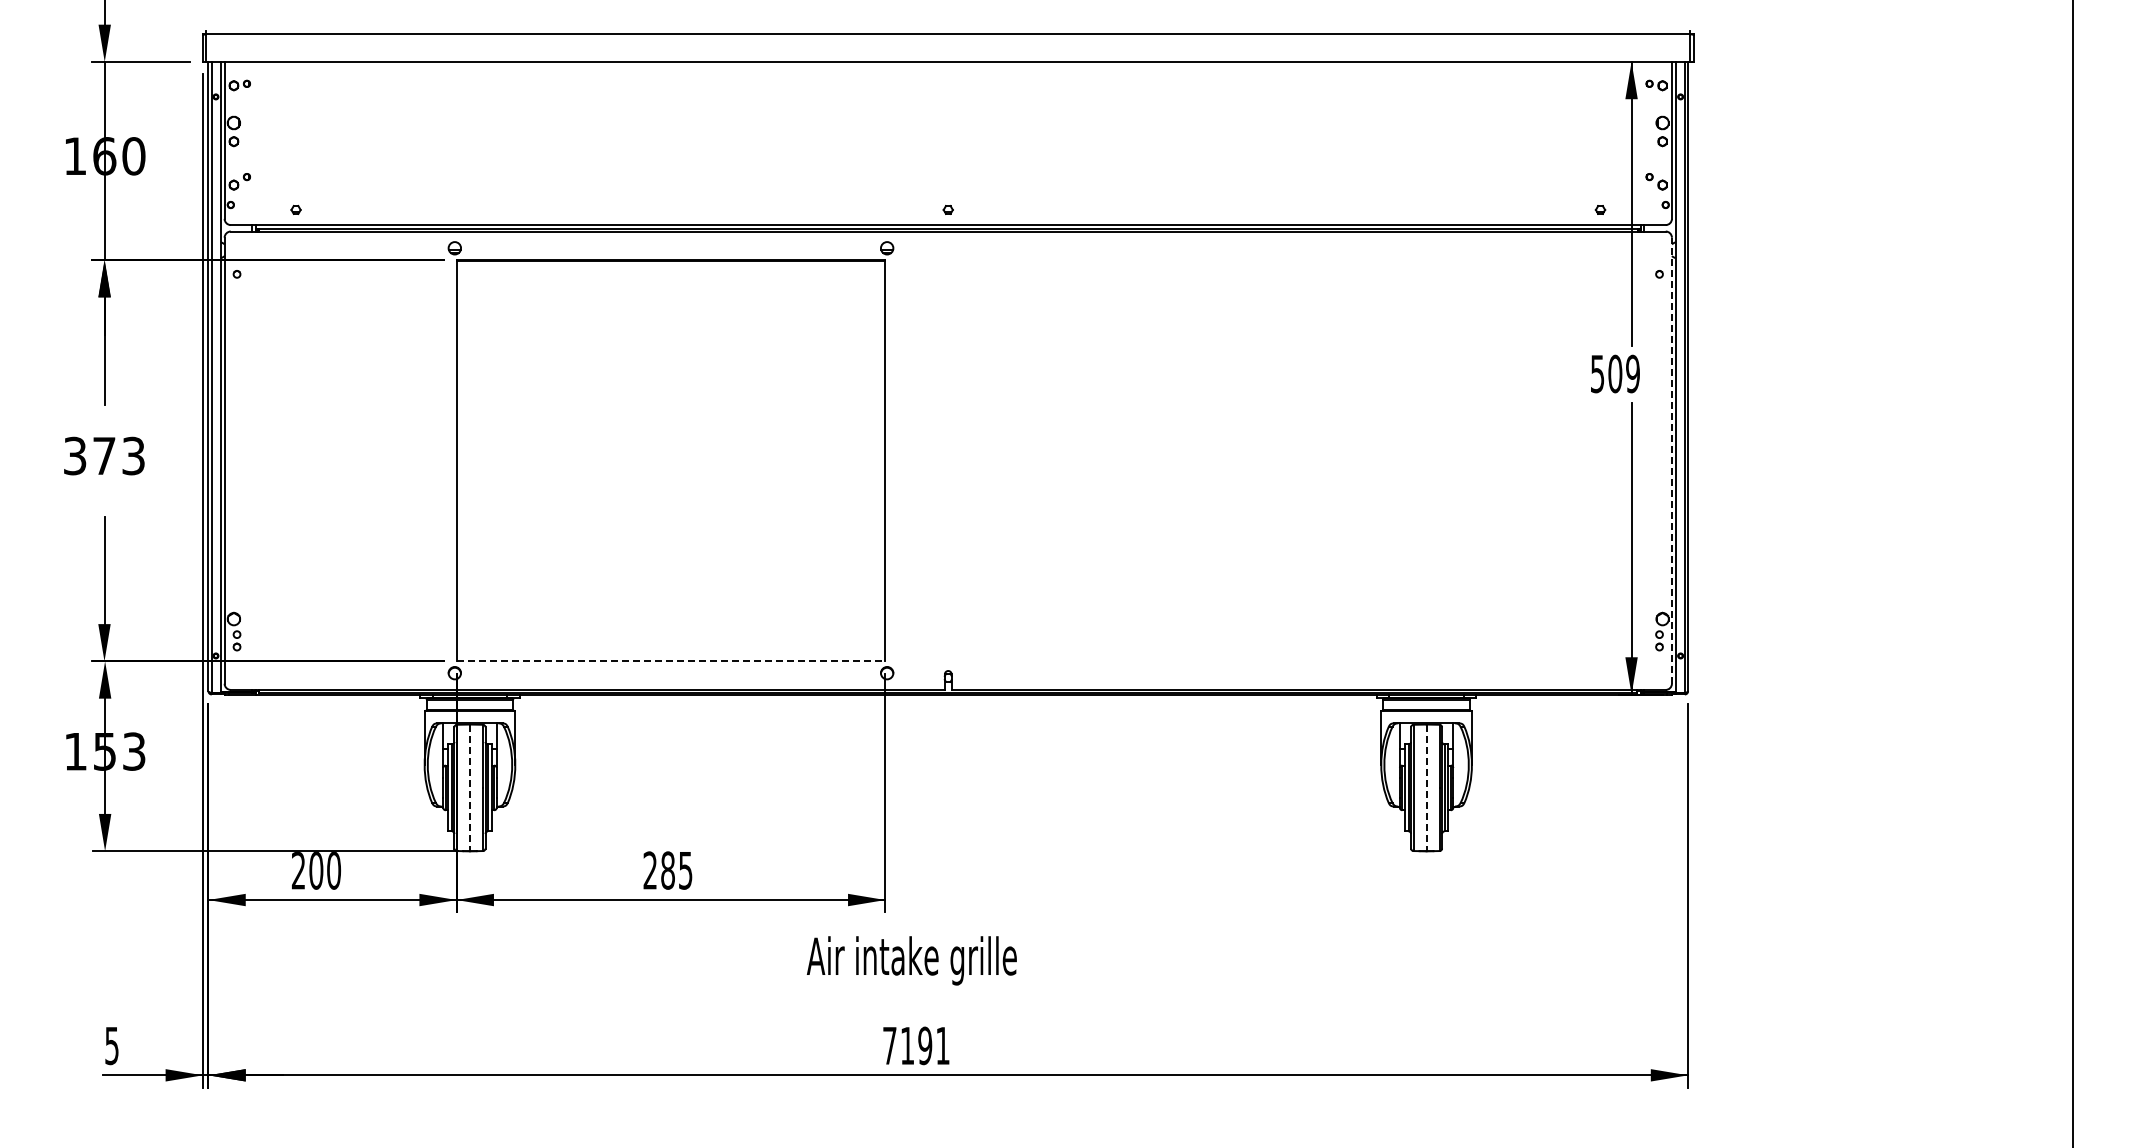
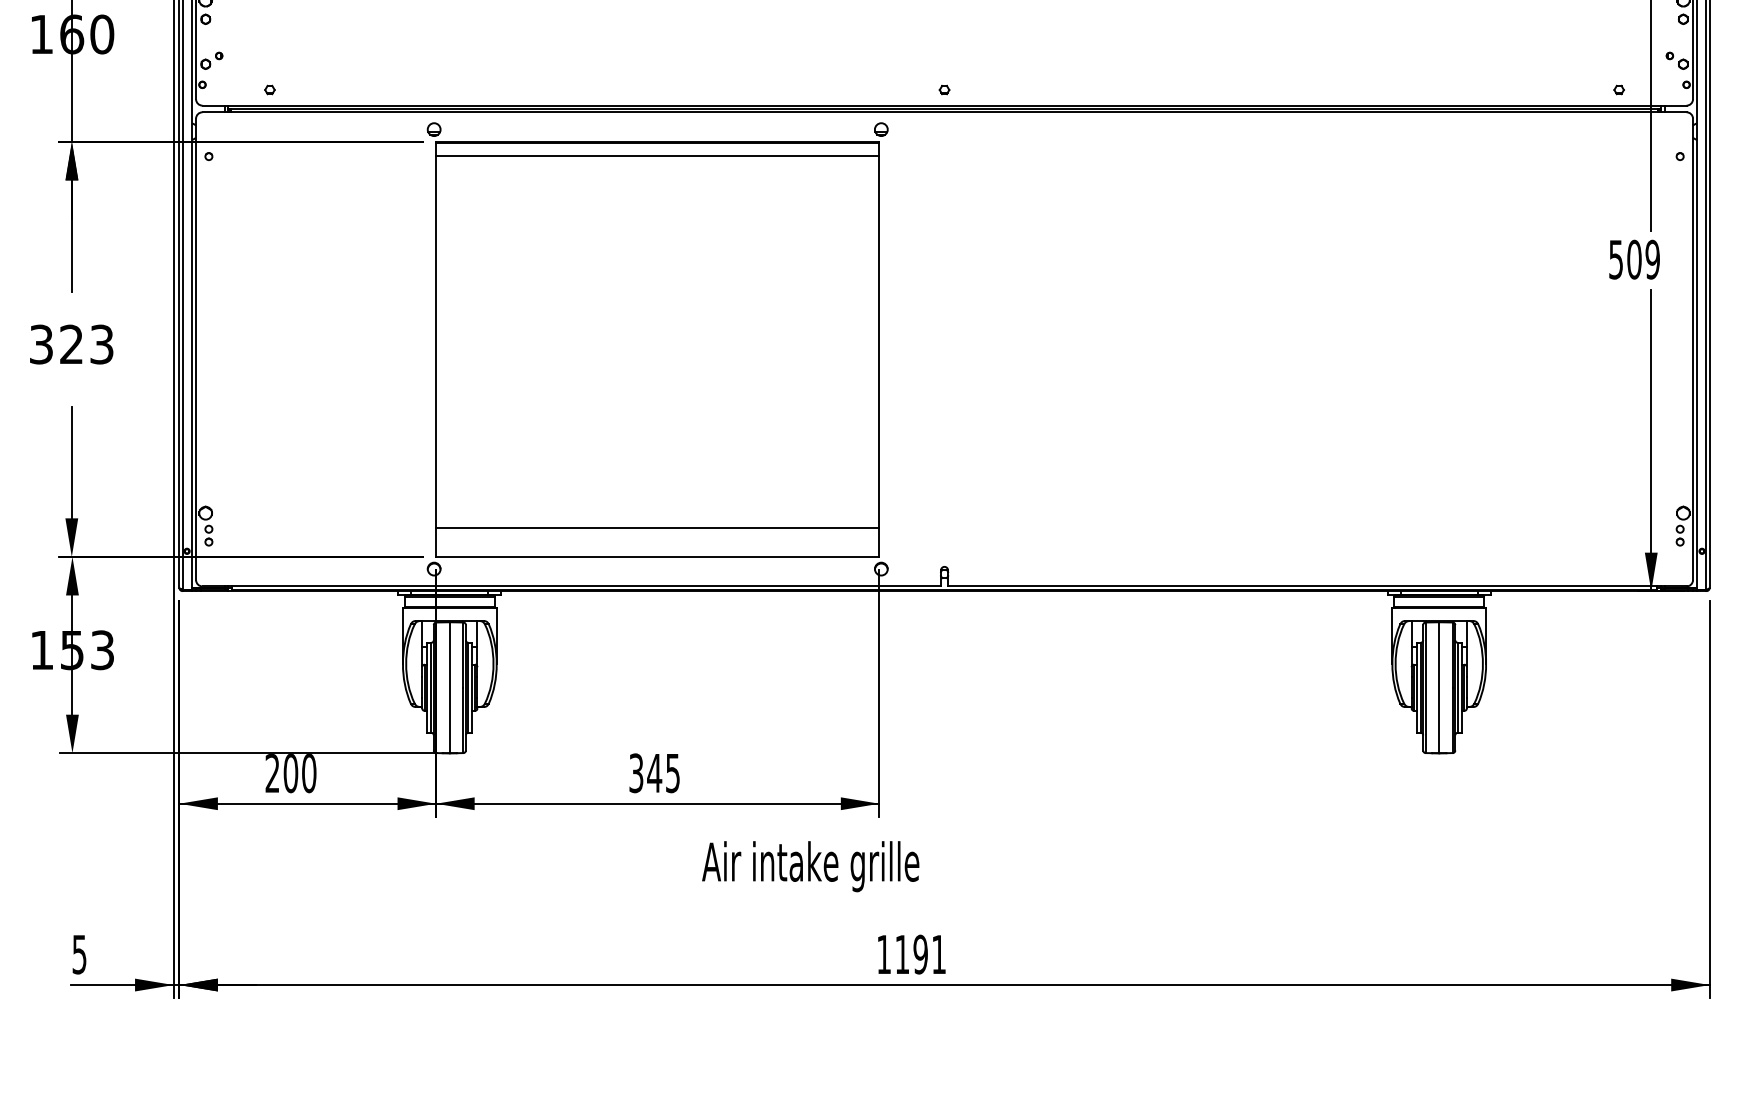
line: (670, 273) -> (657, 155), added
text: (104, 455) -> (71, 343), 373 -> 323
line: (1671, 460) -> (1692, 349), dashed -> solid
line: (670, 633) -> (657, 528), added
line: (671, 661) -> (658, 557), dashed -> solid
line: (469, 788) -> (449, 688), dashed -> solid
line: (1426, 788) -> (1439, 688), dashed -> solid
text: (659, 870) -> (645, 773), 285 -> 345
text: (911, 960) -> (810, 866), moved
text: (889, 1045) -> (883, 954), 7191 -> 1191

